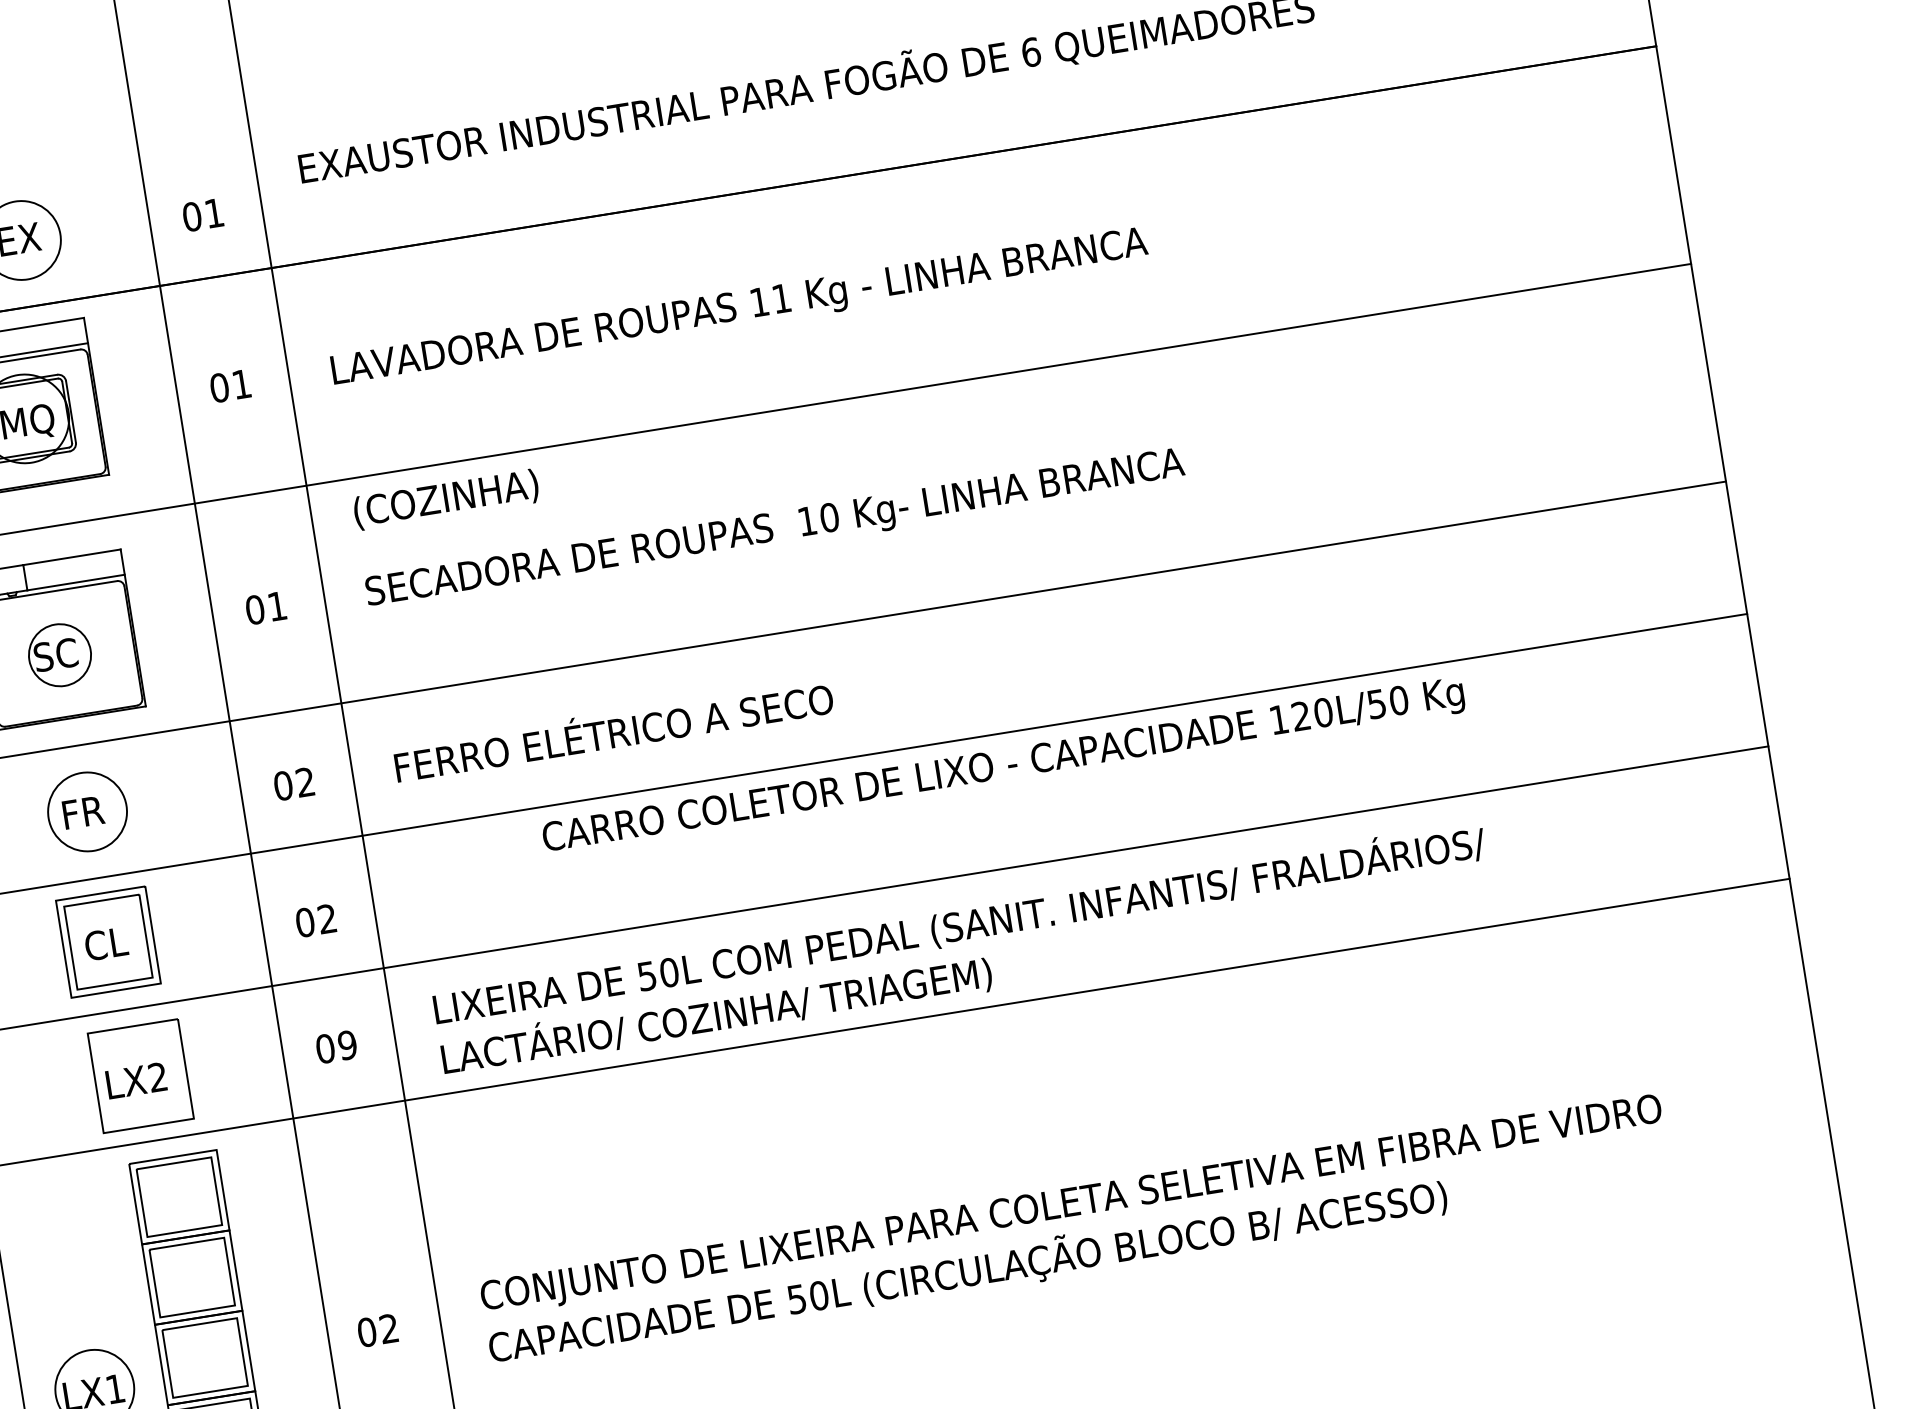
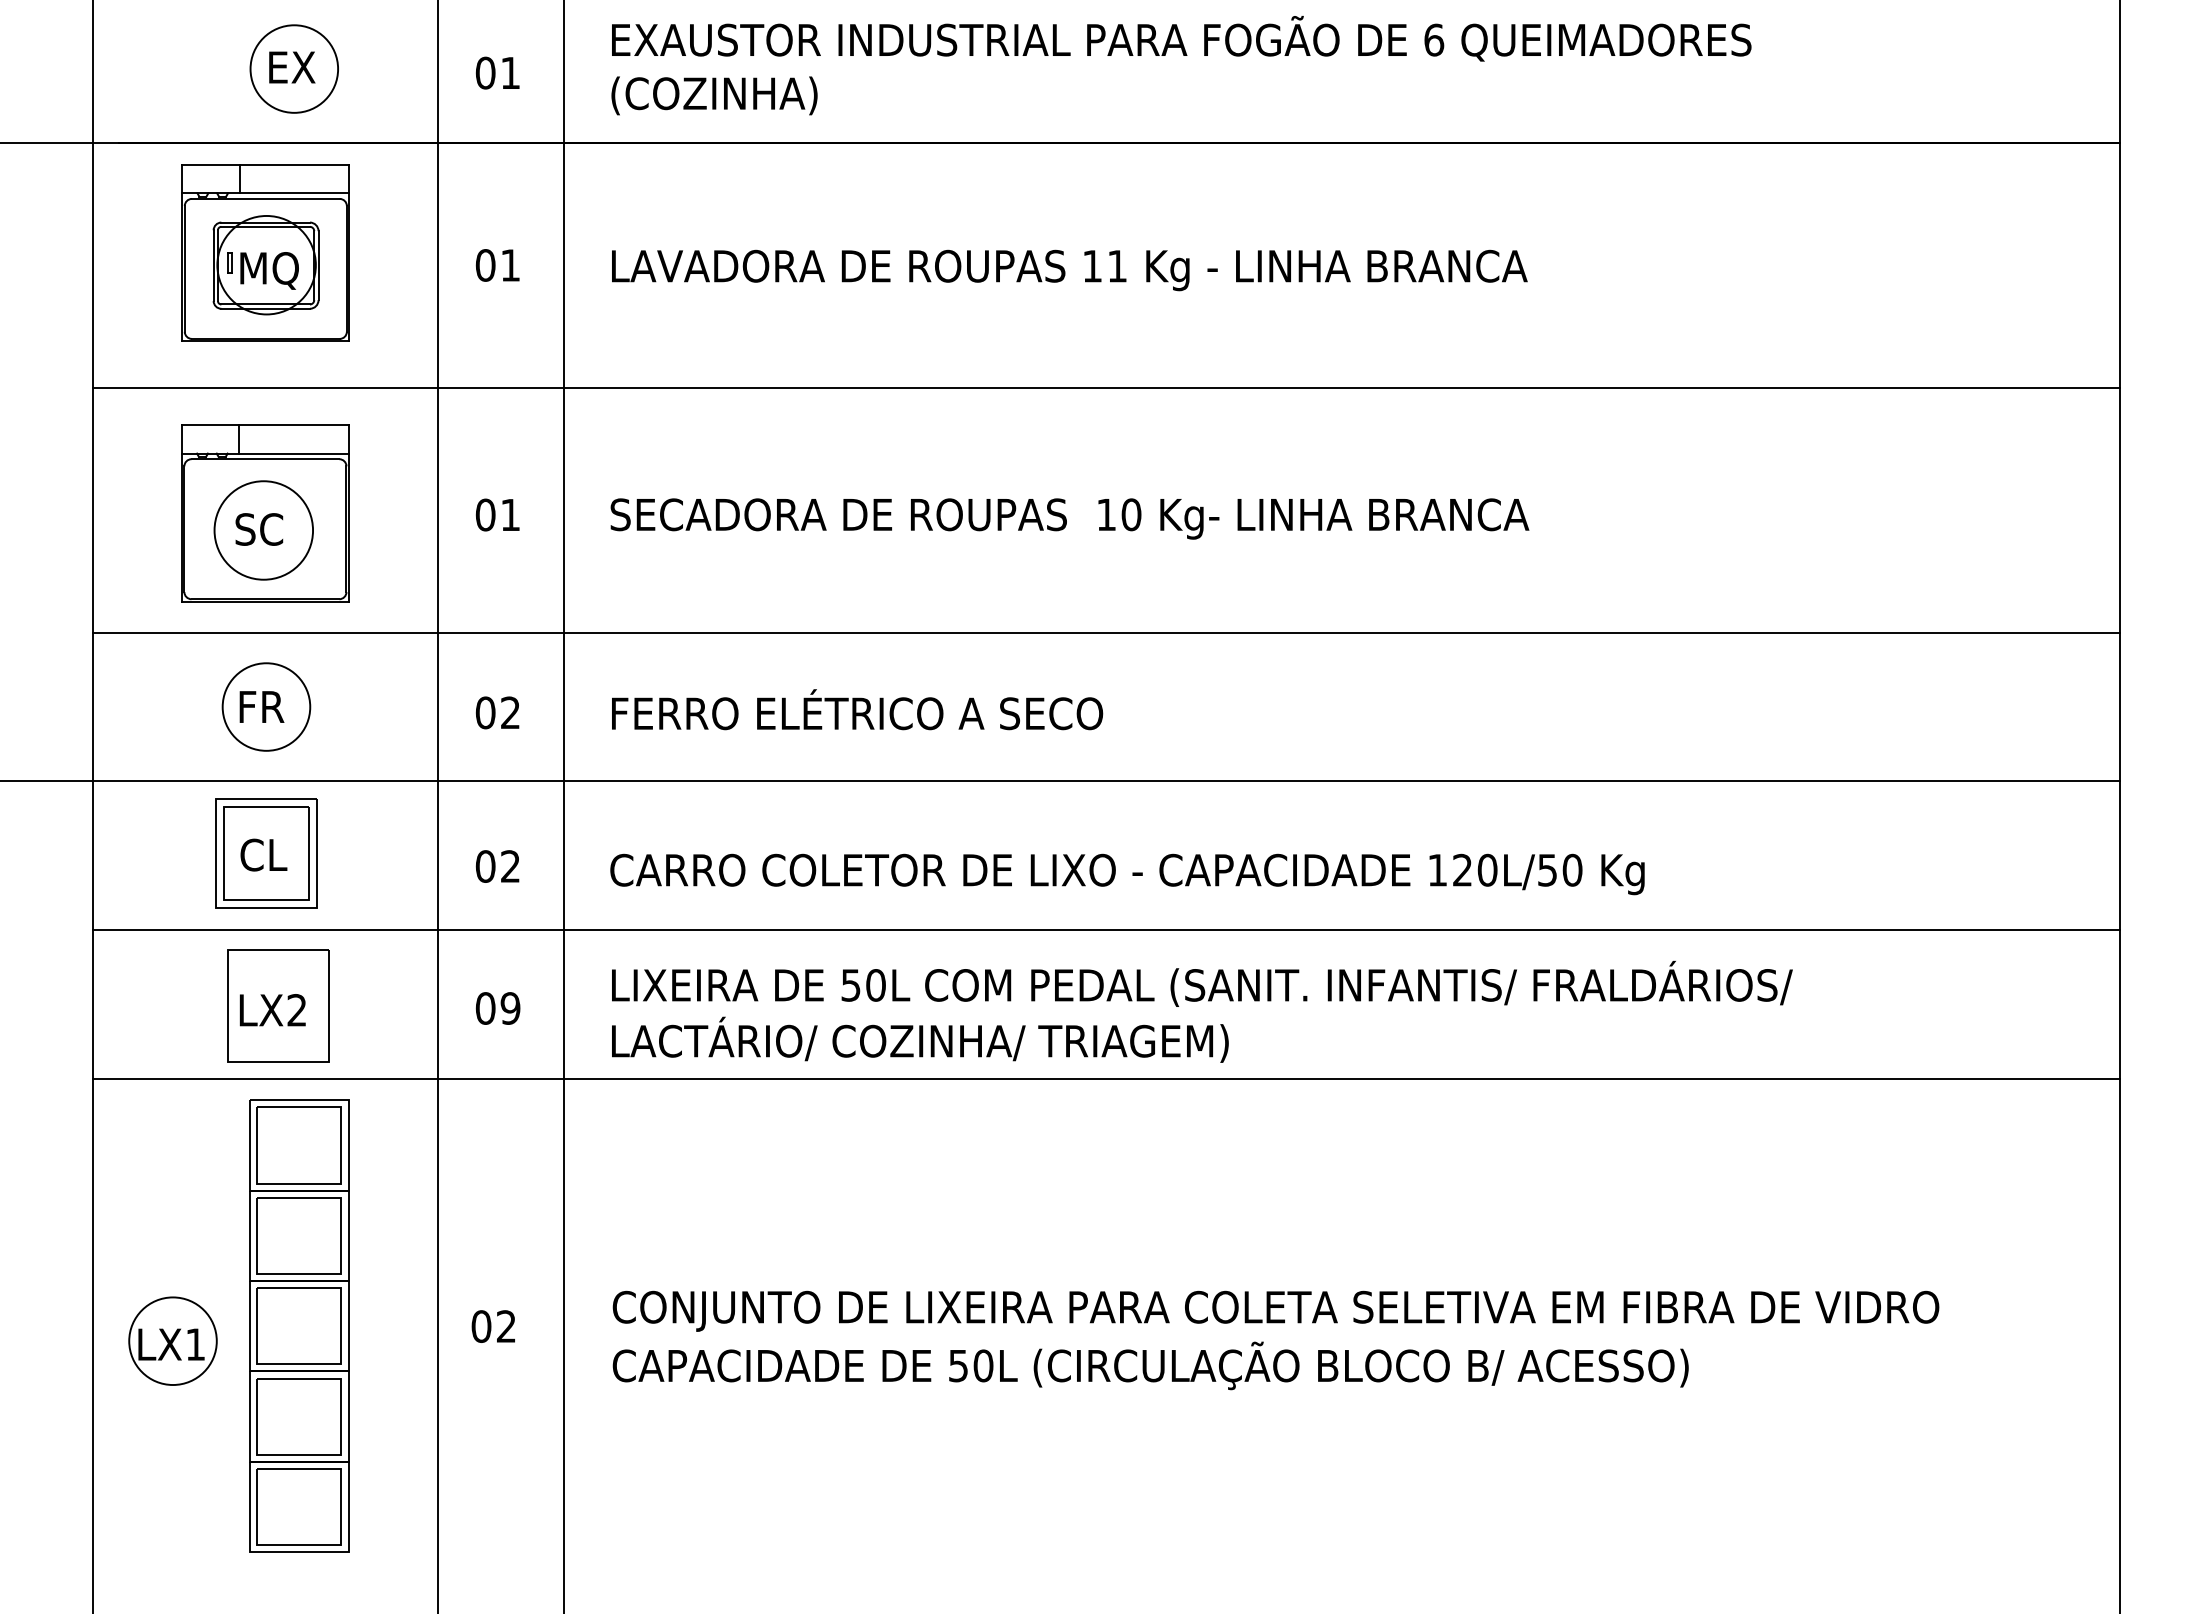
text: (446, 499) -> (714, 95), moved
circle: (59, 655) -> (263, 530), size x1.43
text: (1003, 767) -> (1127, 874), moved

